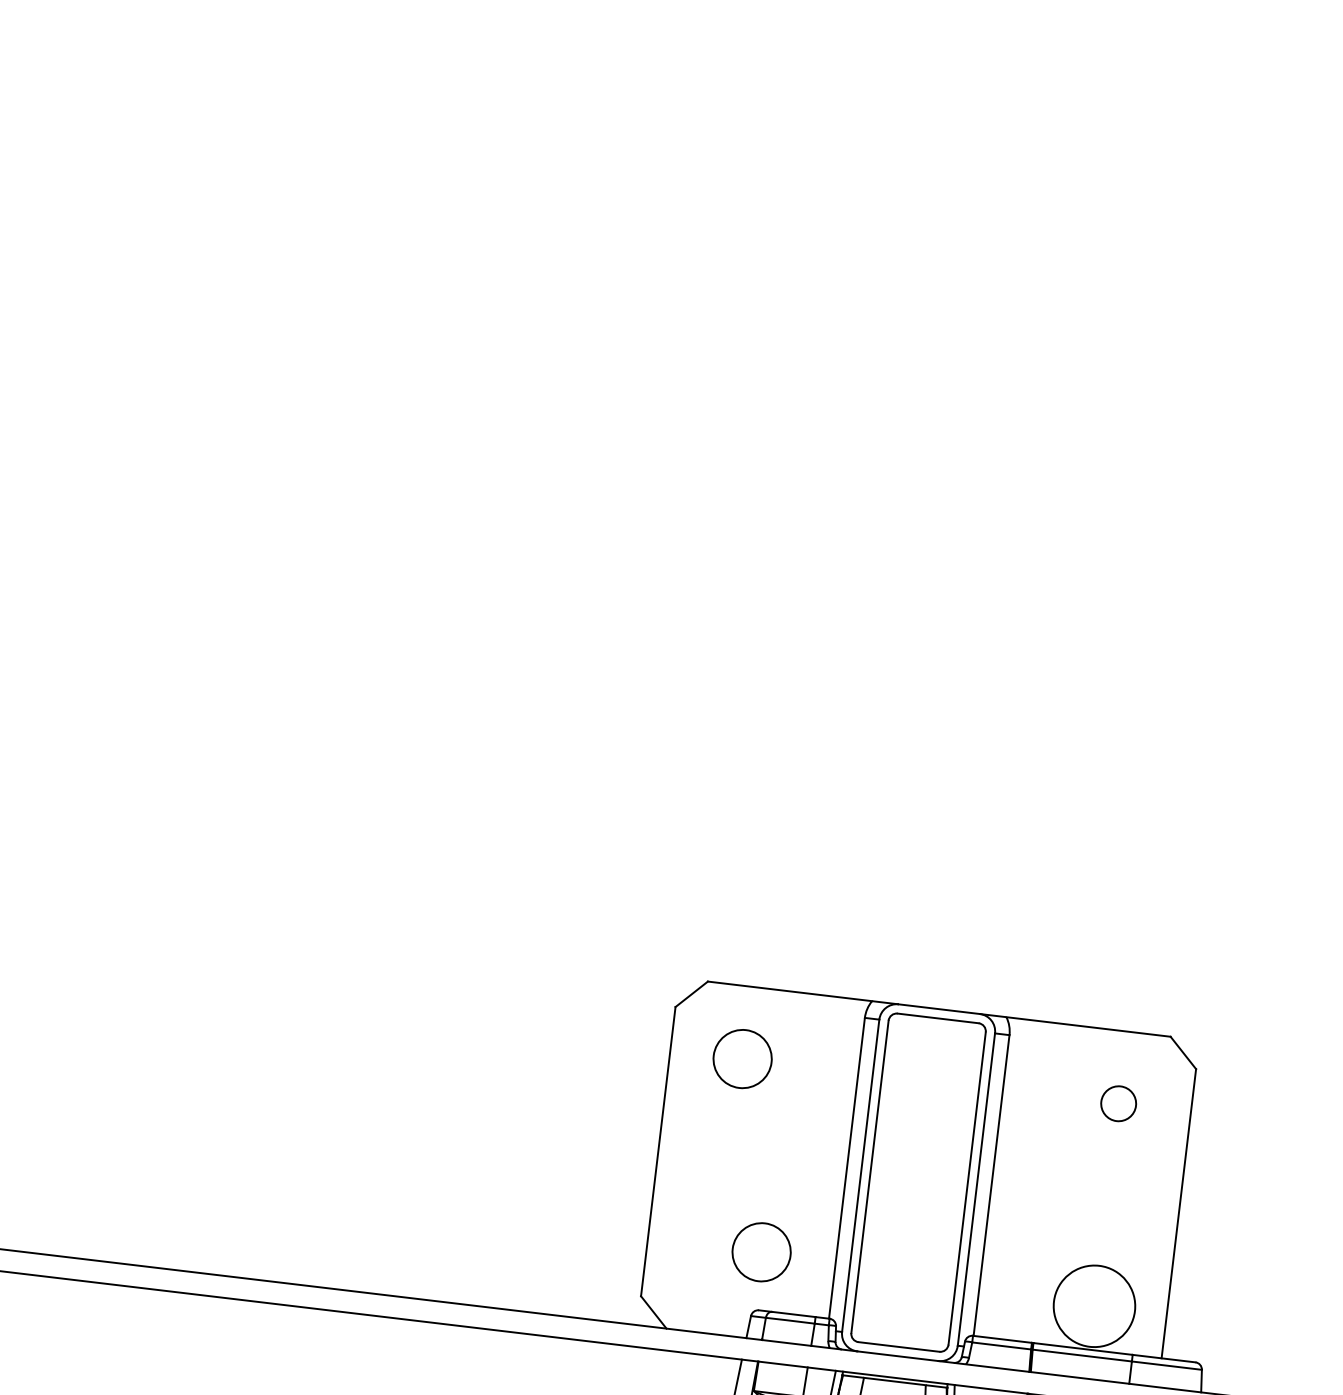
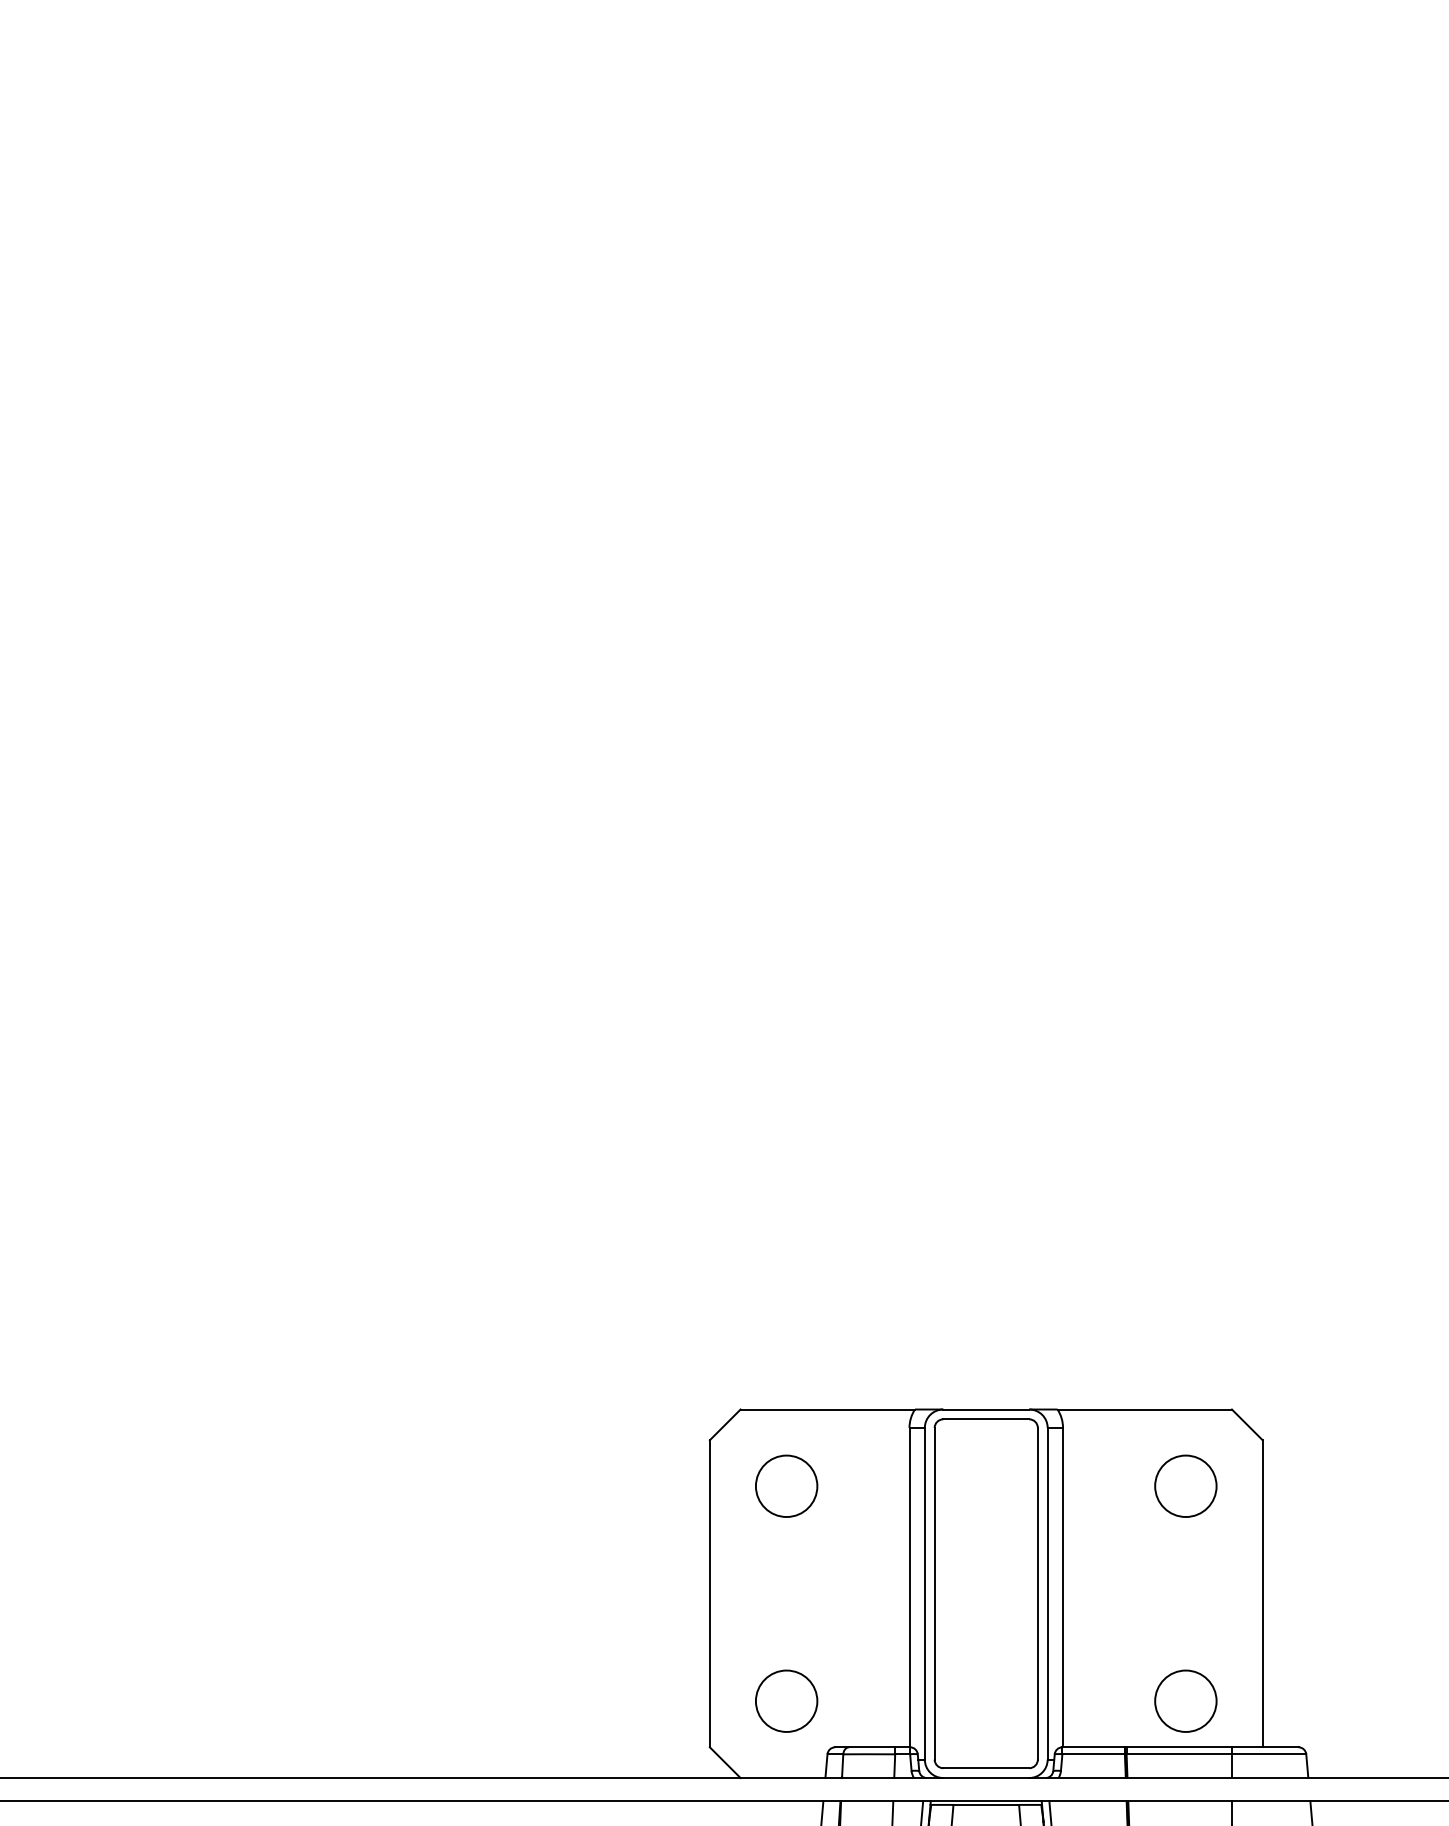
circle: (1118, 1103) -> (1185, 1485), size x1.67
circle: (761, 1251) -> (786, 1700), moved
circle: (1094, 1305) -> (1185, 1700), size x0.71

